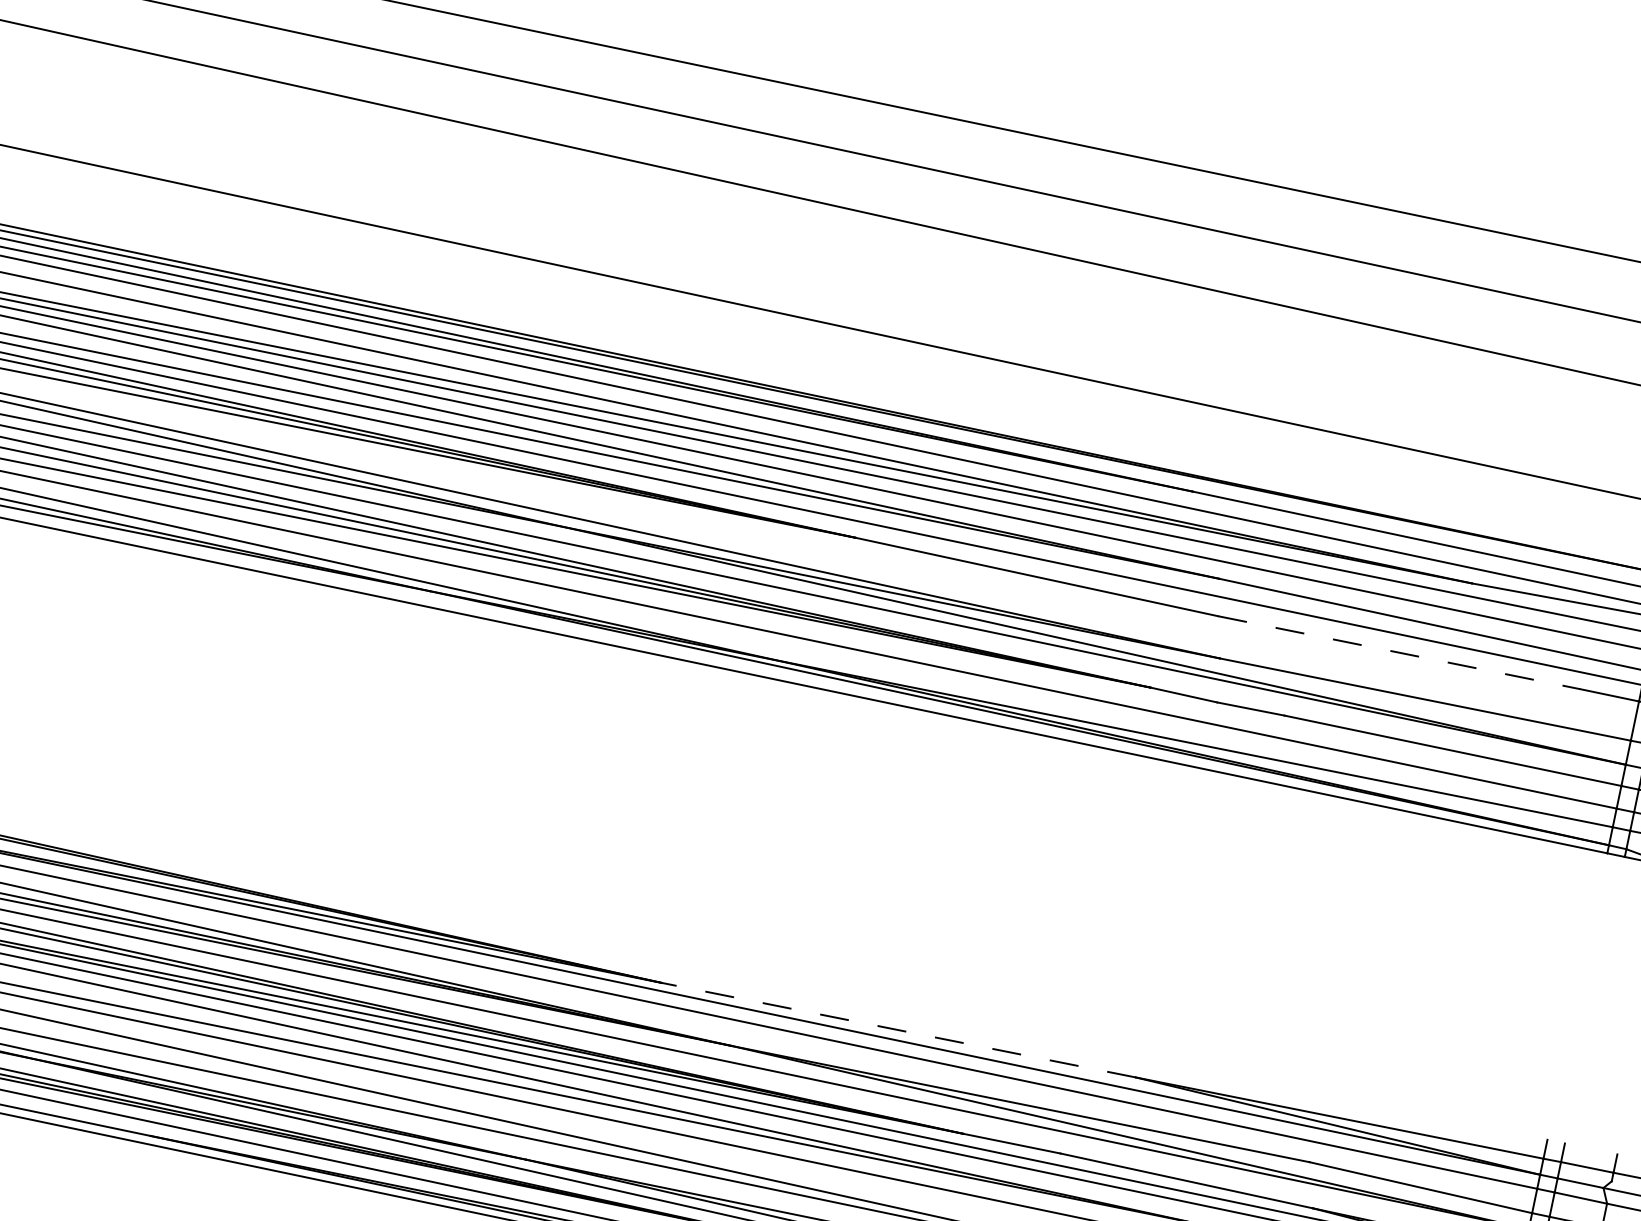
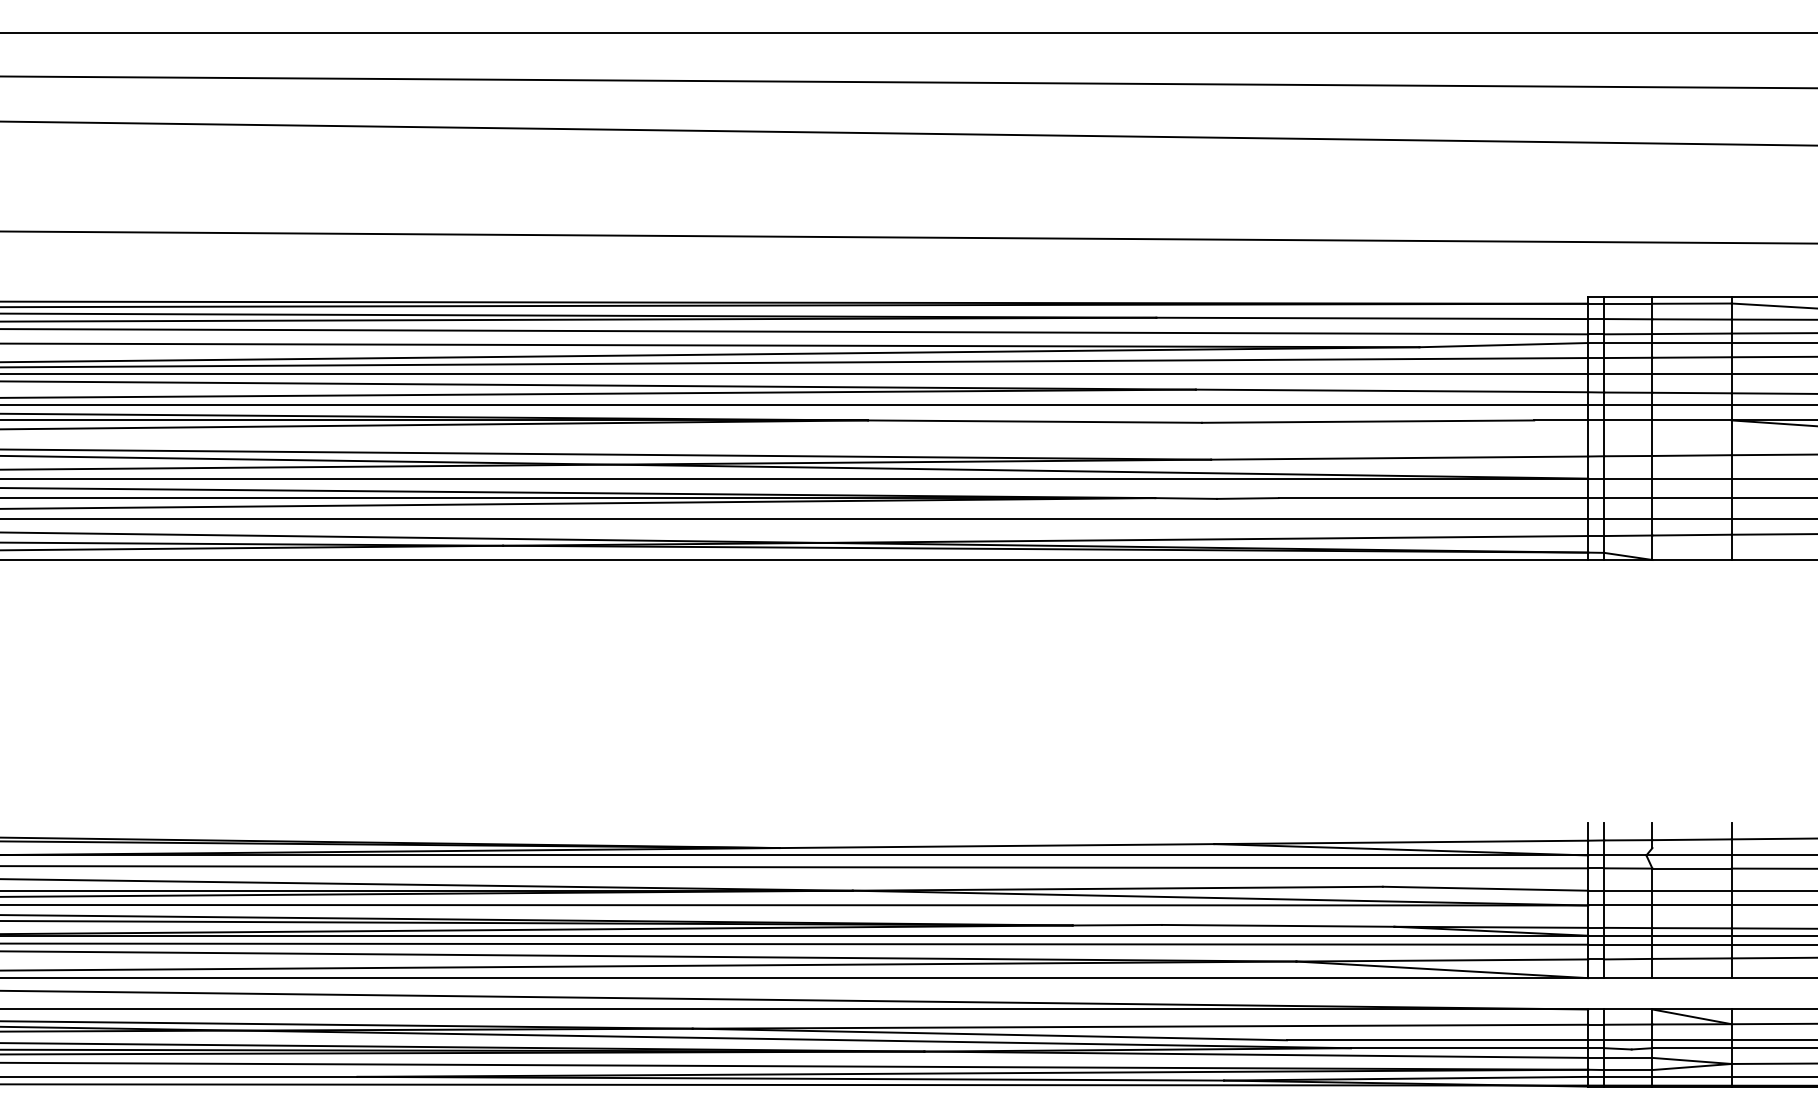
line: (1399, 652) -> (1368, 421), dashed -> solid
line: (898, 1030) -> (996, 846), dashed -> solid

